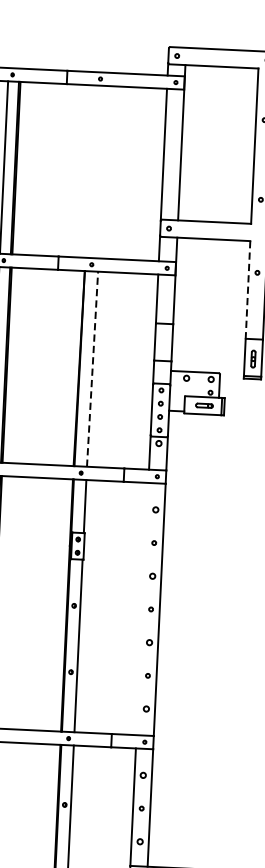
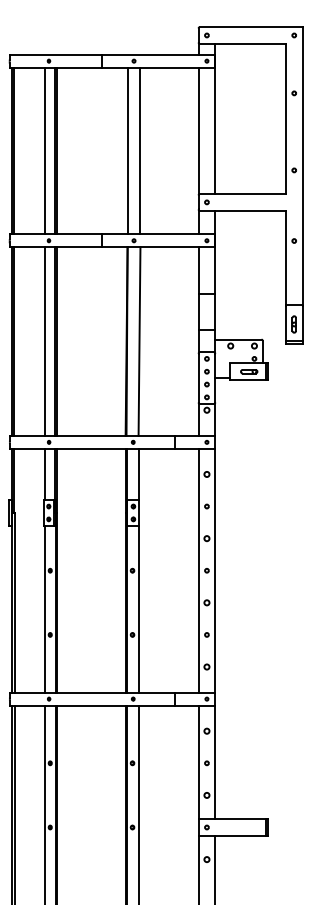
line: (89, 171) -> (127, 150), added
line: (102, 171) -> (140, 150), added
line: (247, 290) -> (285, 258), dashed -> solid
line: (92, 369) -> (139, 341), dashed -> solid
line: (142, 608) -> (198, 570), added

